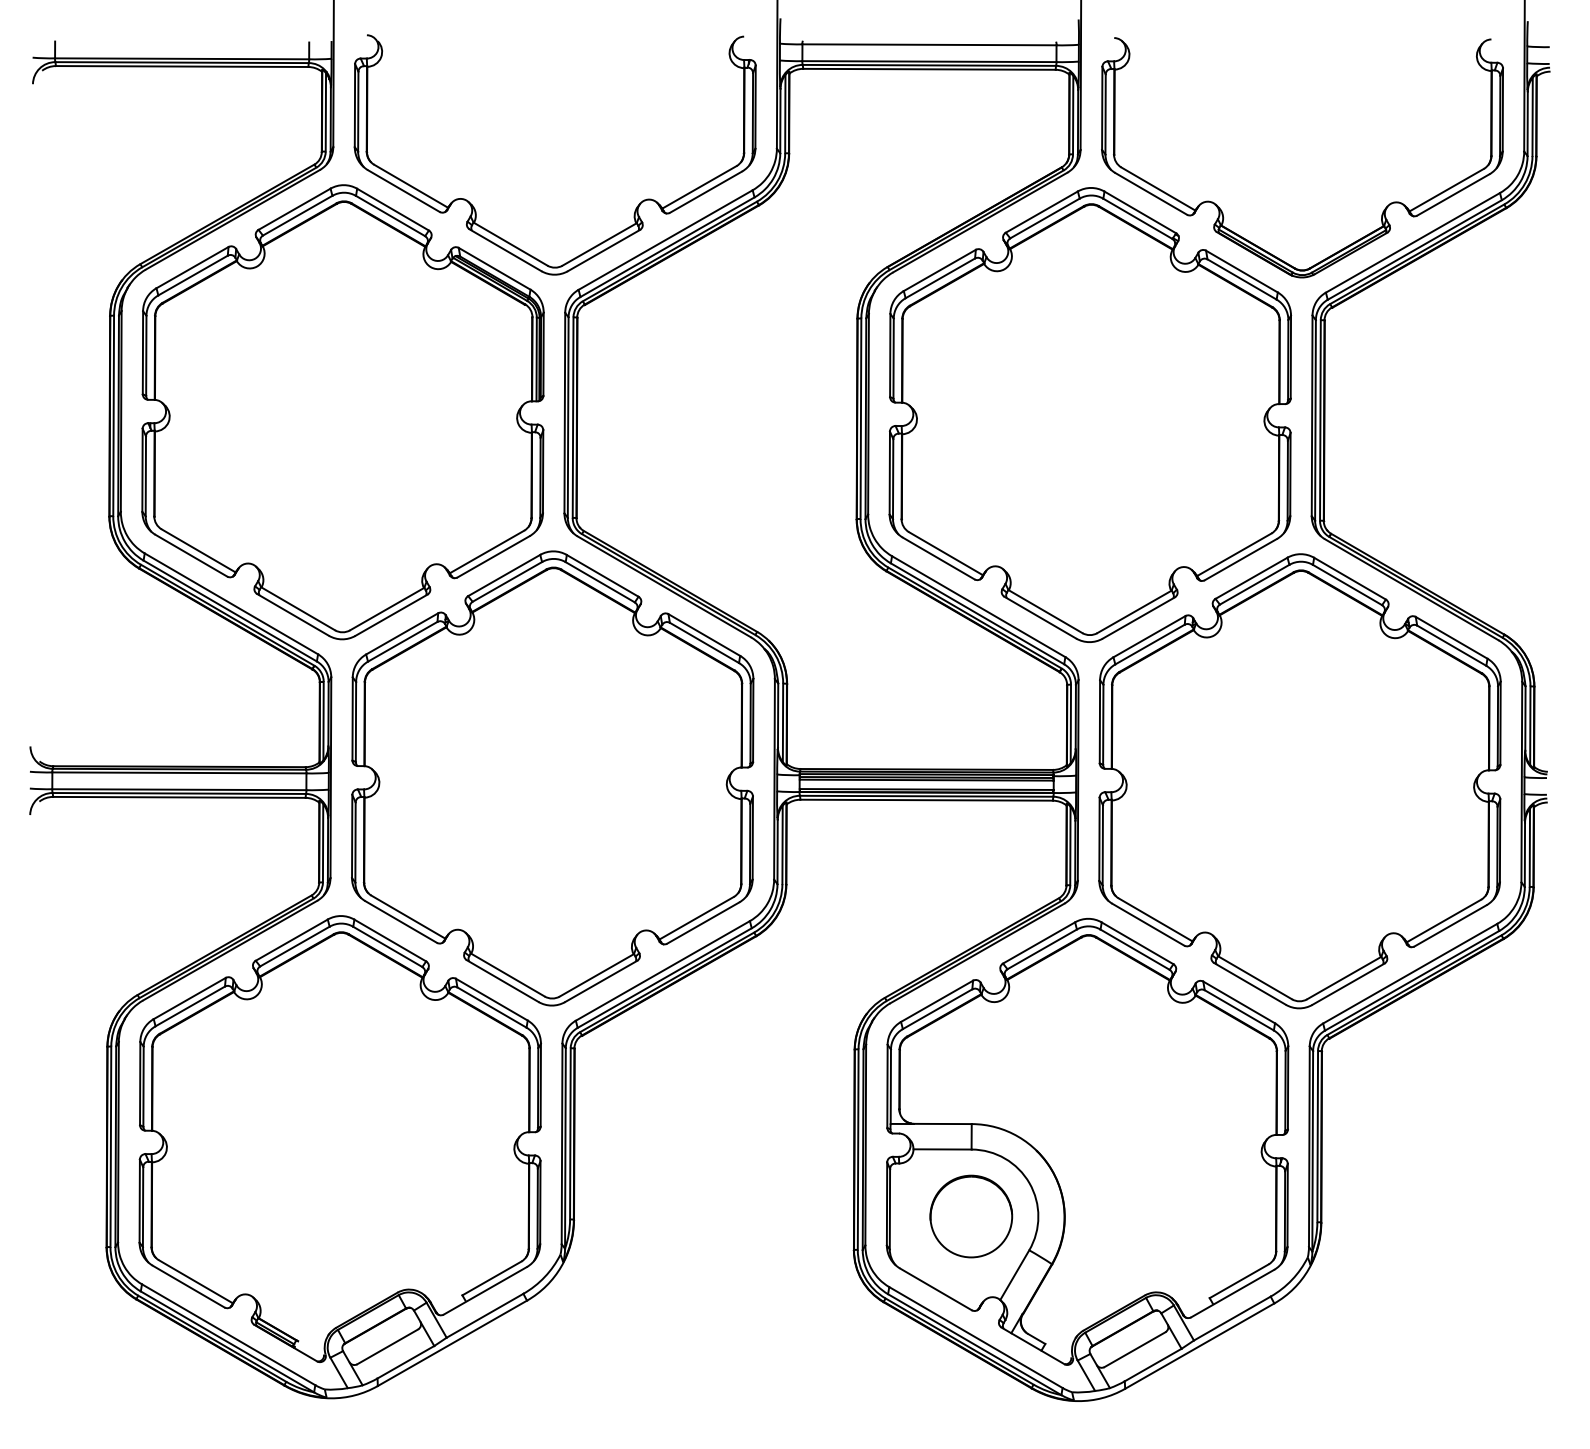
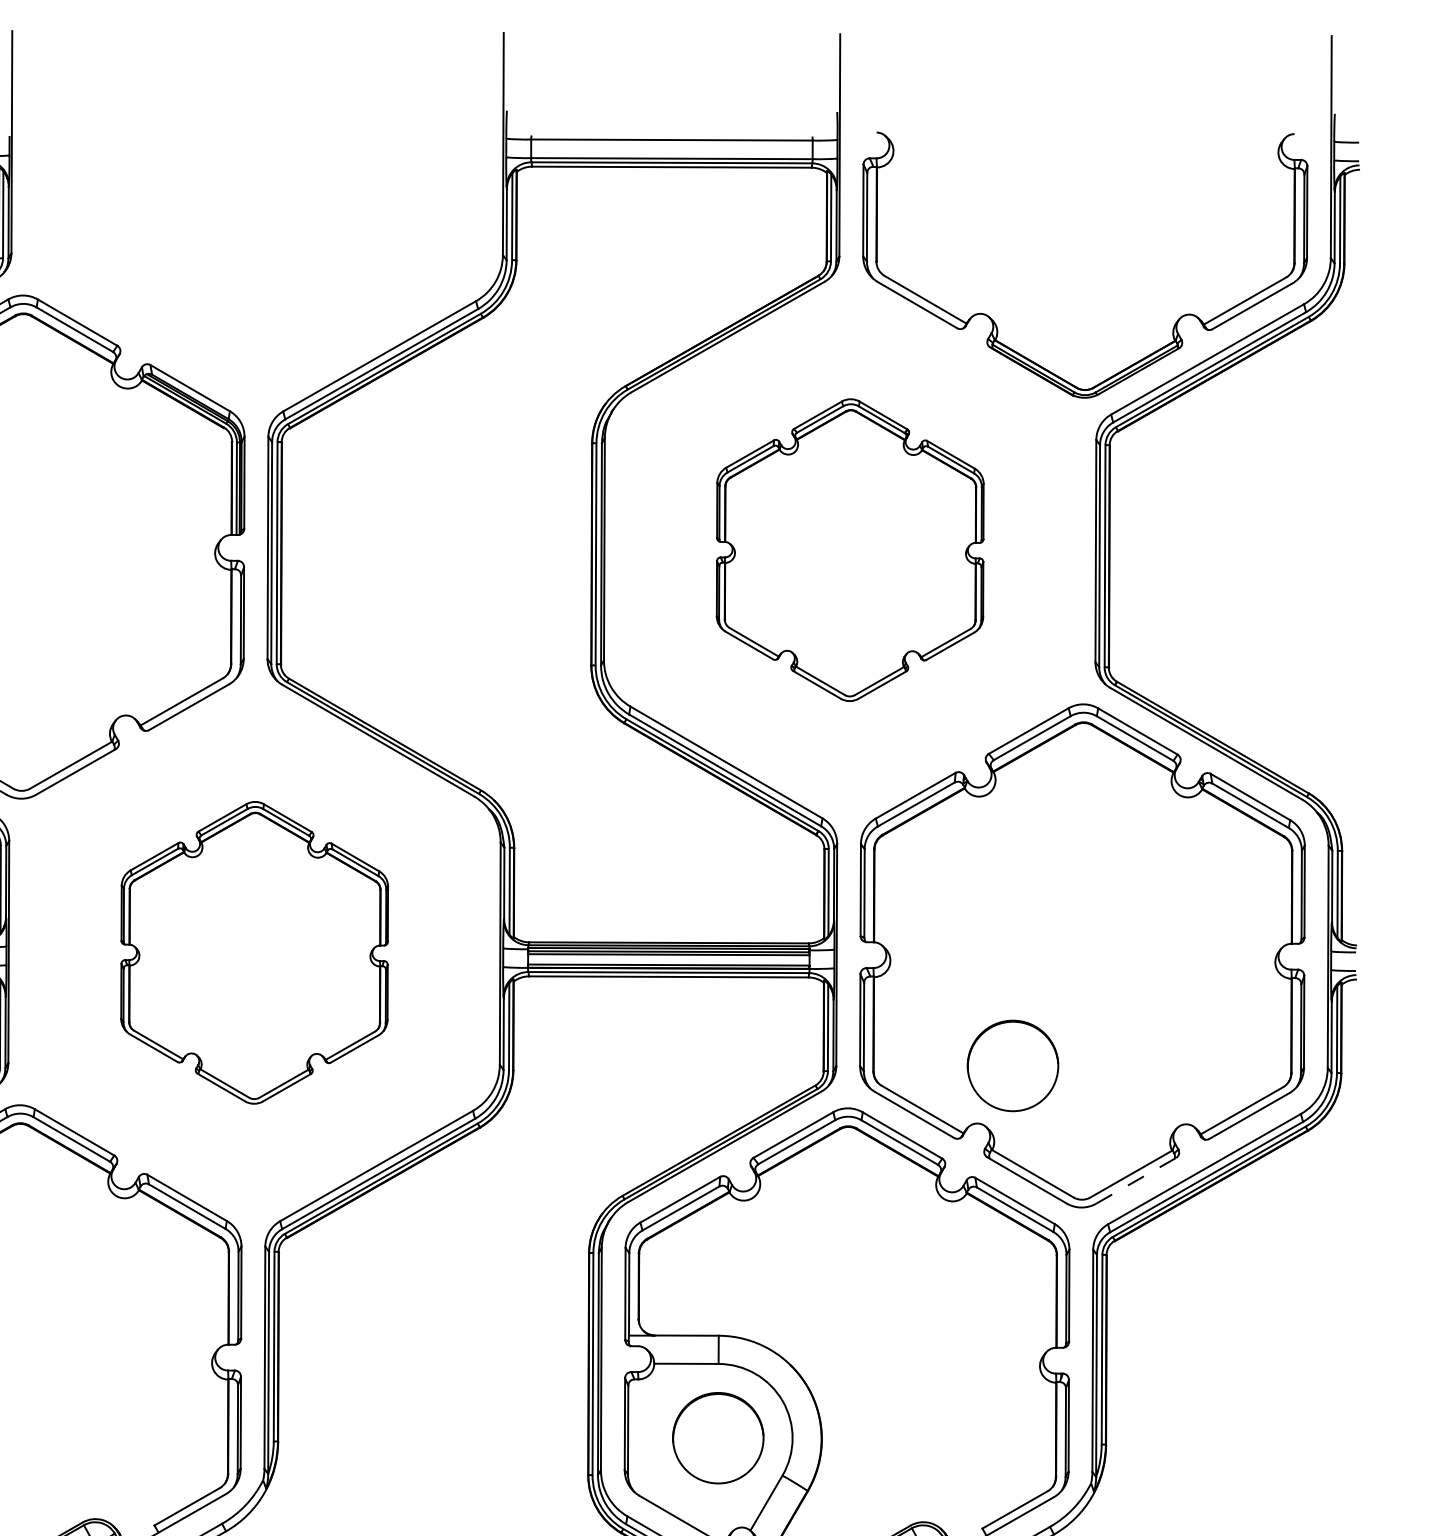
part: (475, 208) -> (168, 321), removed
part: (1090, 414) -> (850, 549), size x0.6
part: (552, 778) -> (254, 952), size x0.6
part: (1237, 880) -> (1013, 1065), added
line: (1348, 984) -> (1136, 1181), solid -> dashed

